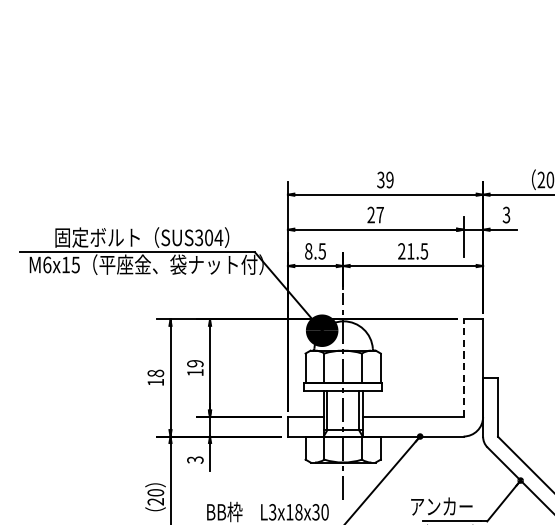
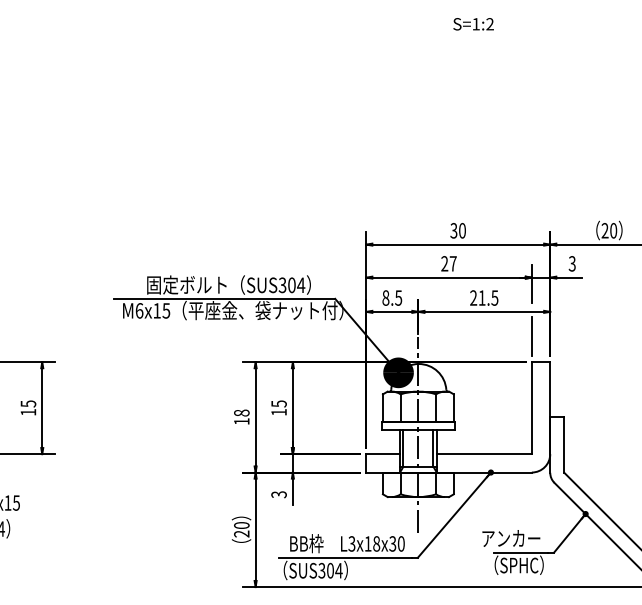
text: (390, 179) -> (462, 230), 39 -> 30
line: (463, 292) -> (531, 336), added
text: (194, 363) -> (278, 403), 19 -> 15
line: (463, 368) -> (531, 408), dashed -> solid

